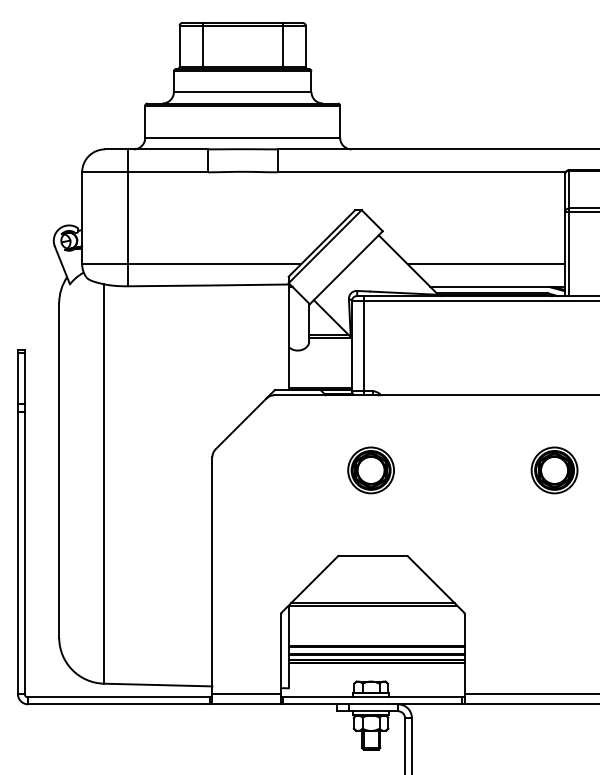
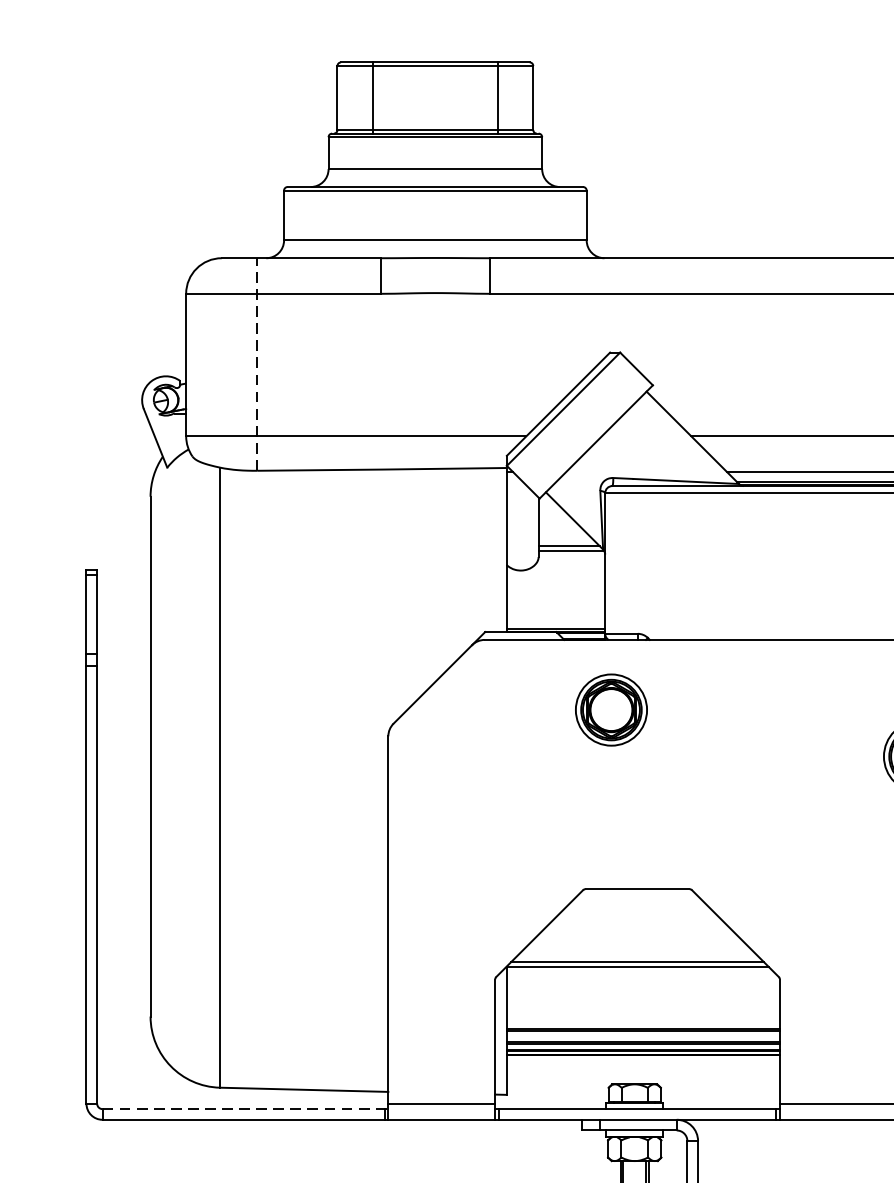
line: (128, 217) -> (258, 363), solid -> dashed
line: (363, 345) -> (622, 562), removed
part: (370, 470) -> (610, 710), moved
line: (120, 697) -> (245, 1109), solid -> dashed

